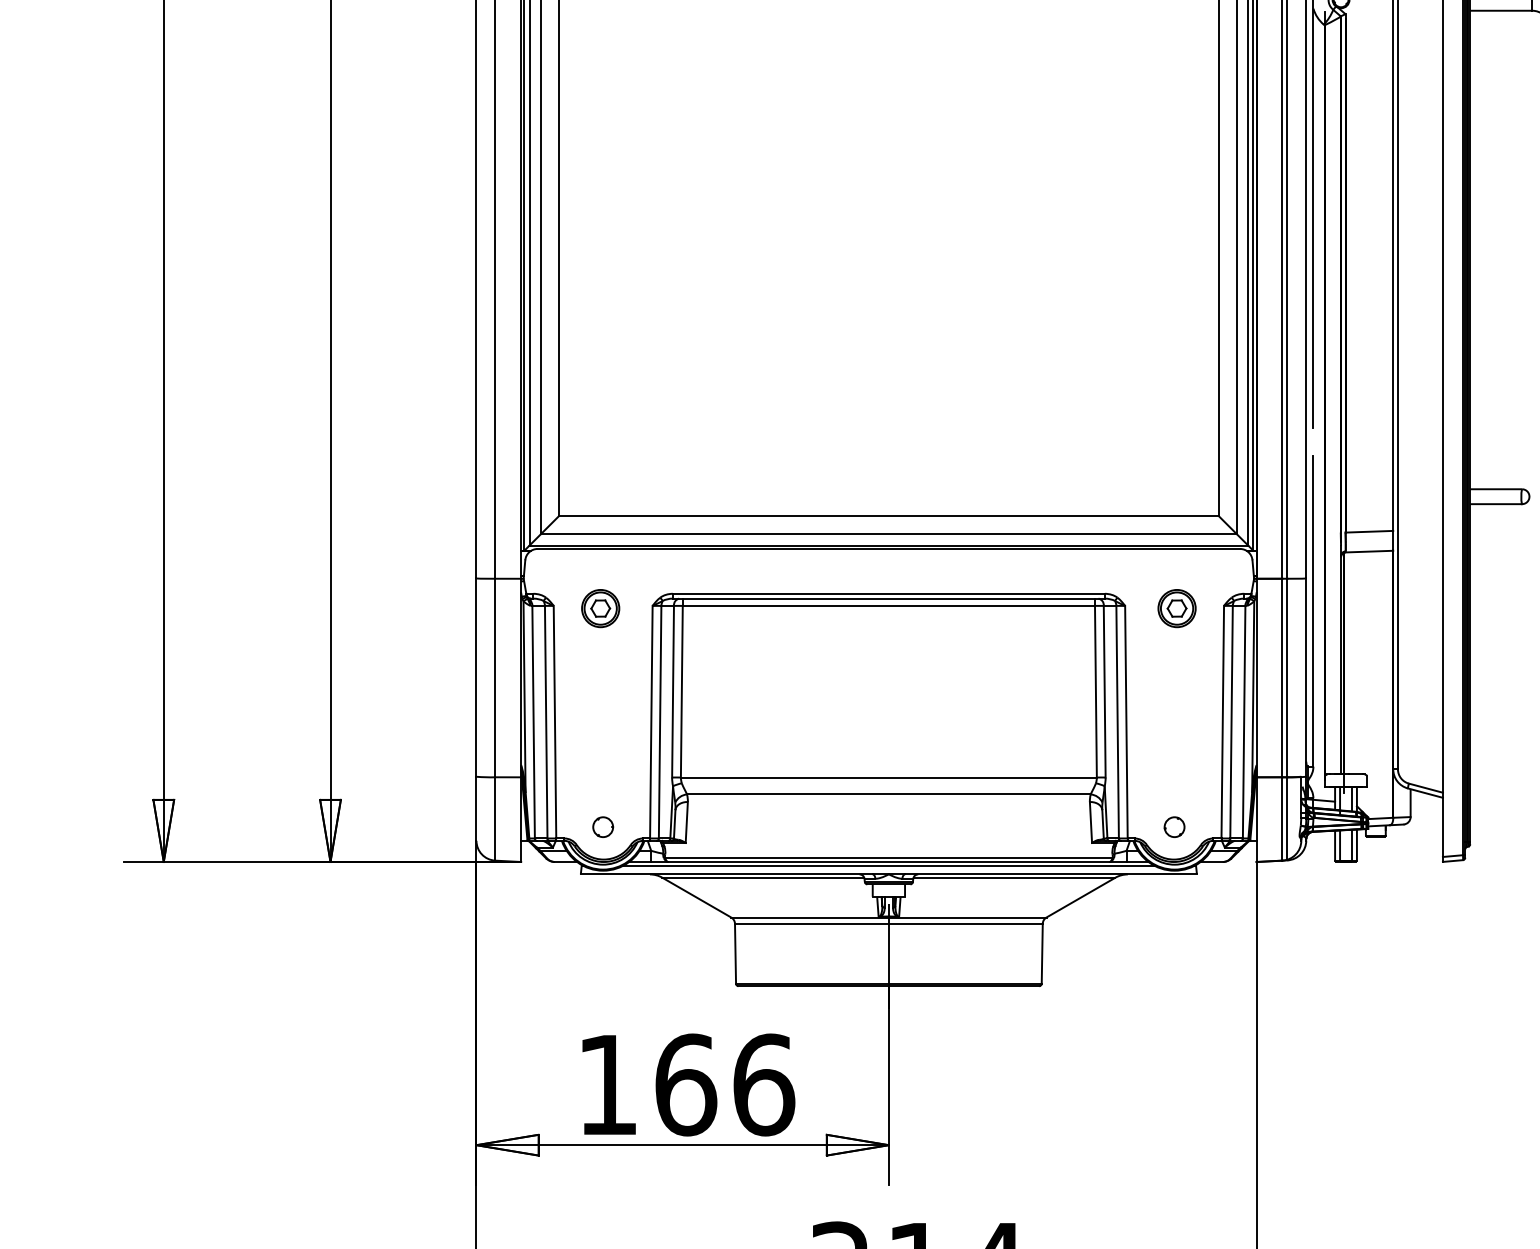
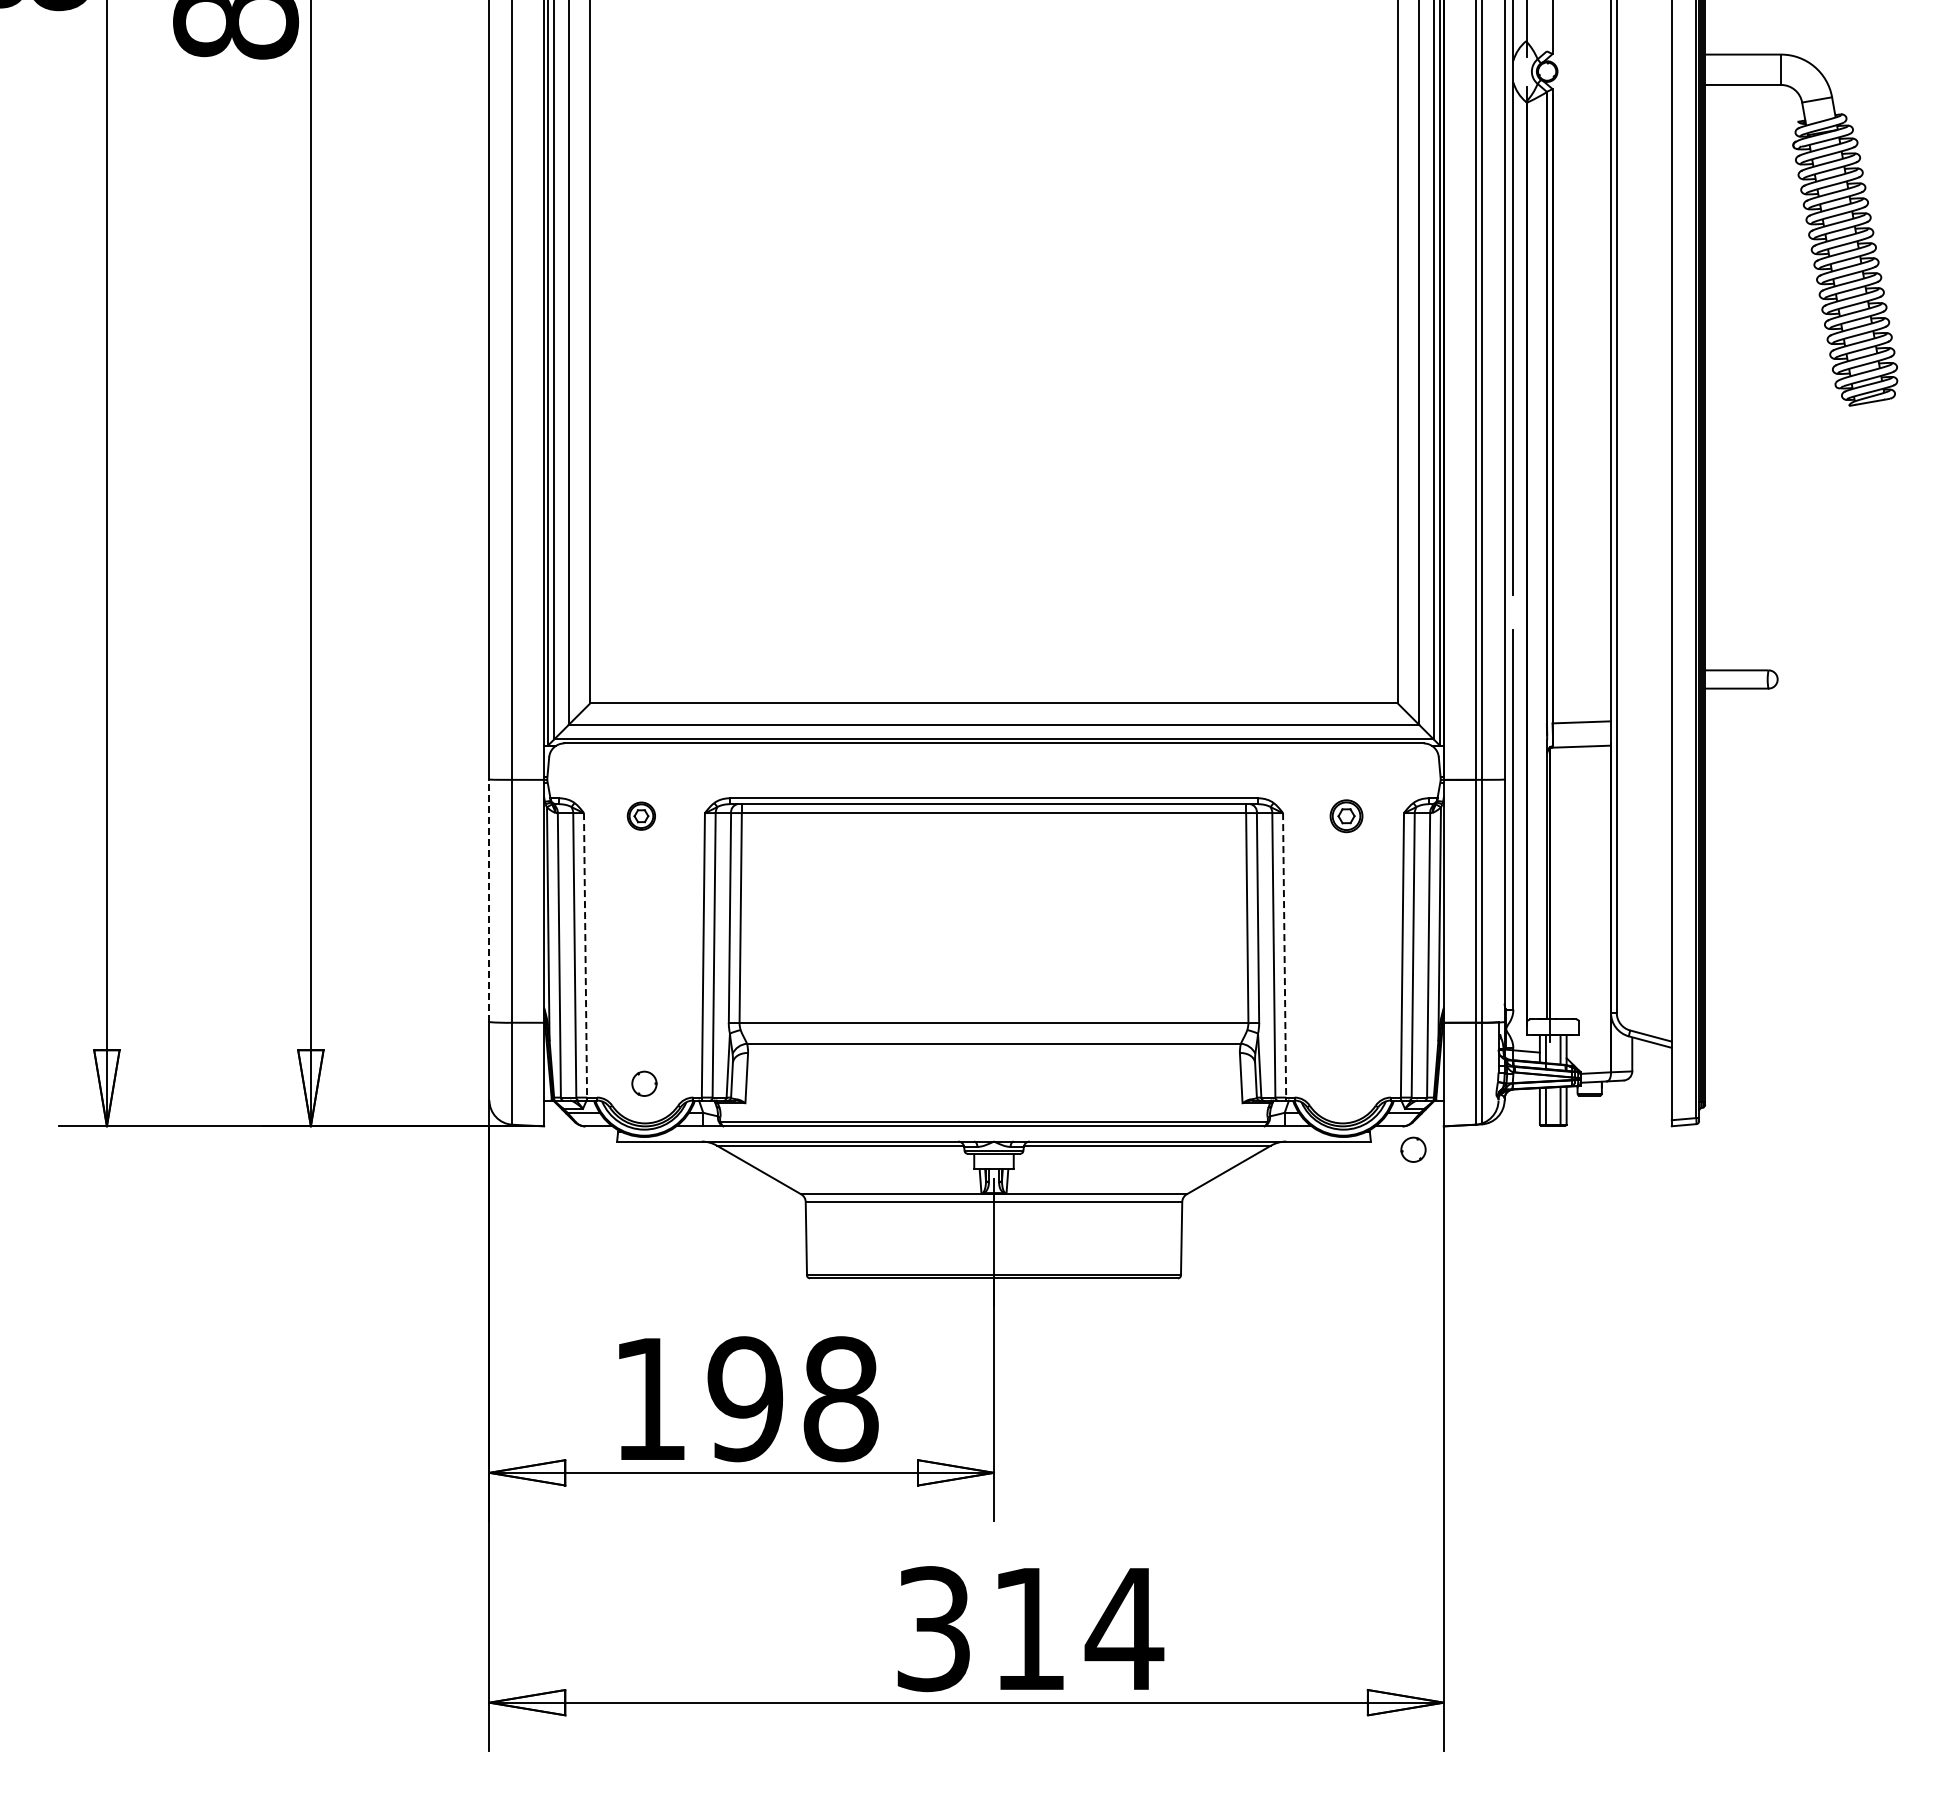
part: (600, 607) -> (641, 815), size x0.6
part: (1177, 607) -> (1346, 815), size x0.7
line: (476, 677) -> (489, 900), solid -> dashed
line: (554, 722) -> (585, 955), solid -> dashed
line: (1126, 722) -> (1284, 955), solid -> dashed
circle: (1174, 826) -> (1413, 1149), moved
line: (888, 866) -> (993, 1131), removed
text: (725, 1085) -> (793, 1399), 166 -> 198

